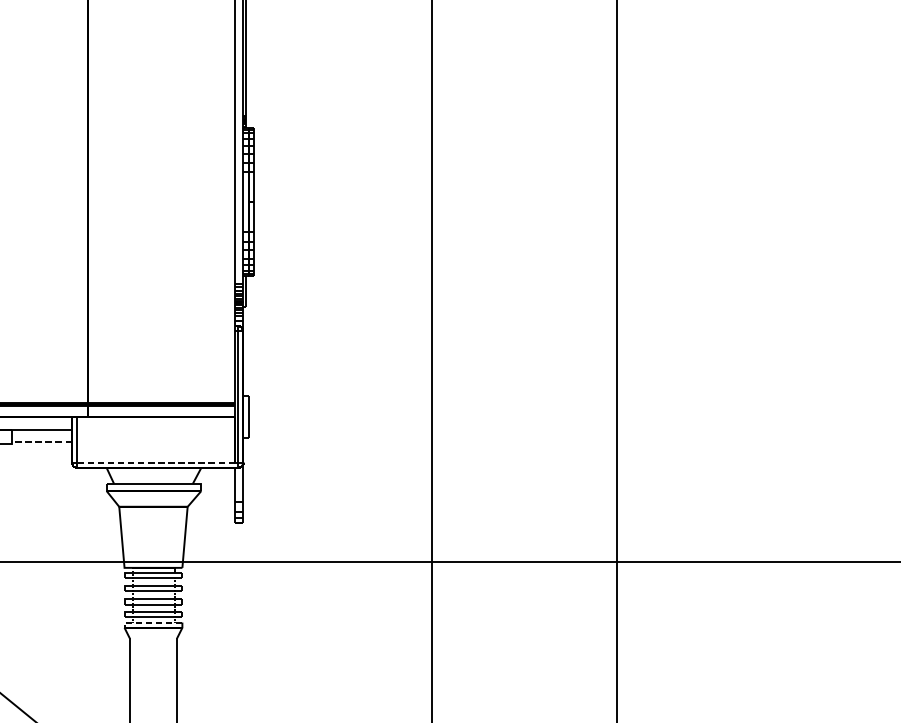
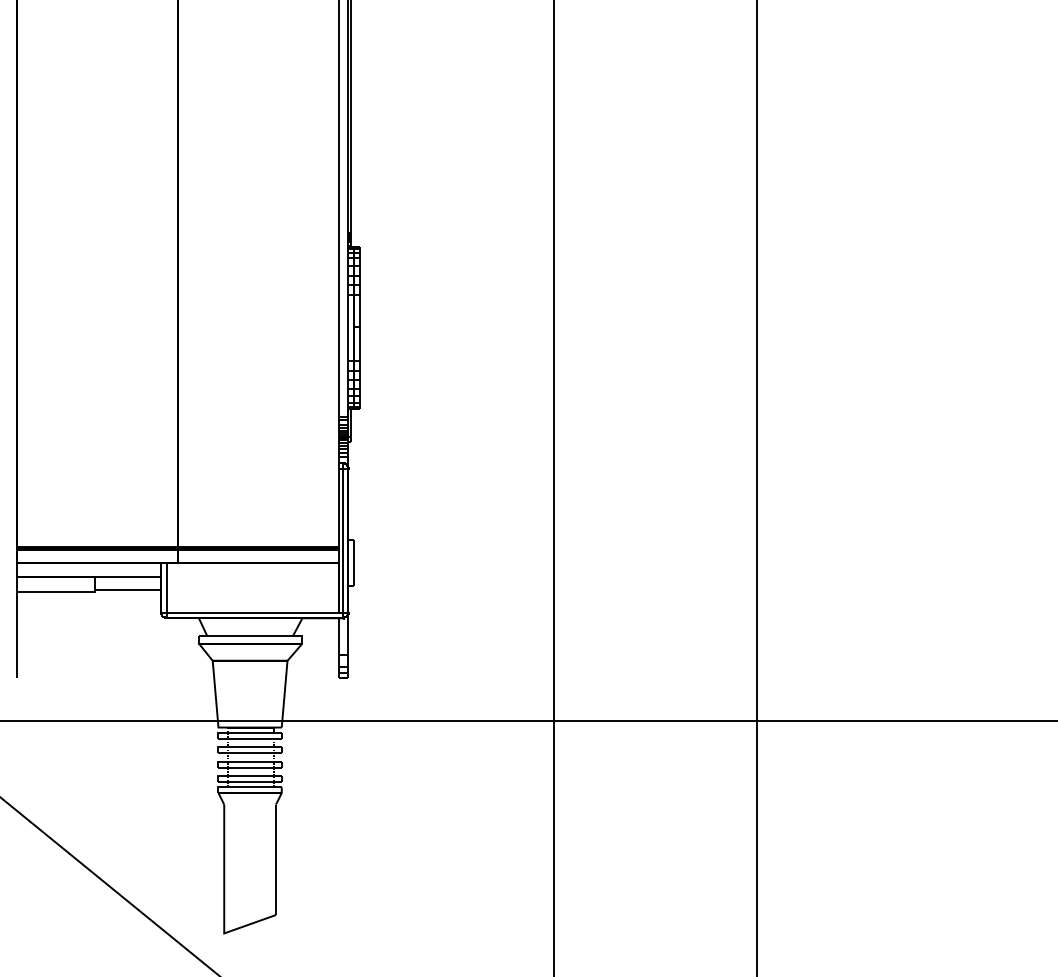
line: (42, 441) -> (128, 589), dashed -> solid
line: (155, 462) -> (252, 612), dashed -> solid
line: (150, 622) -> (246, 787), dashed -> solid

